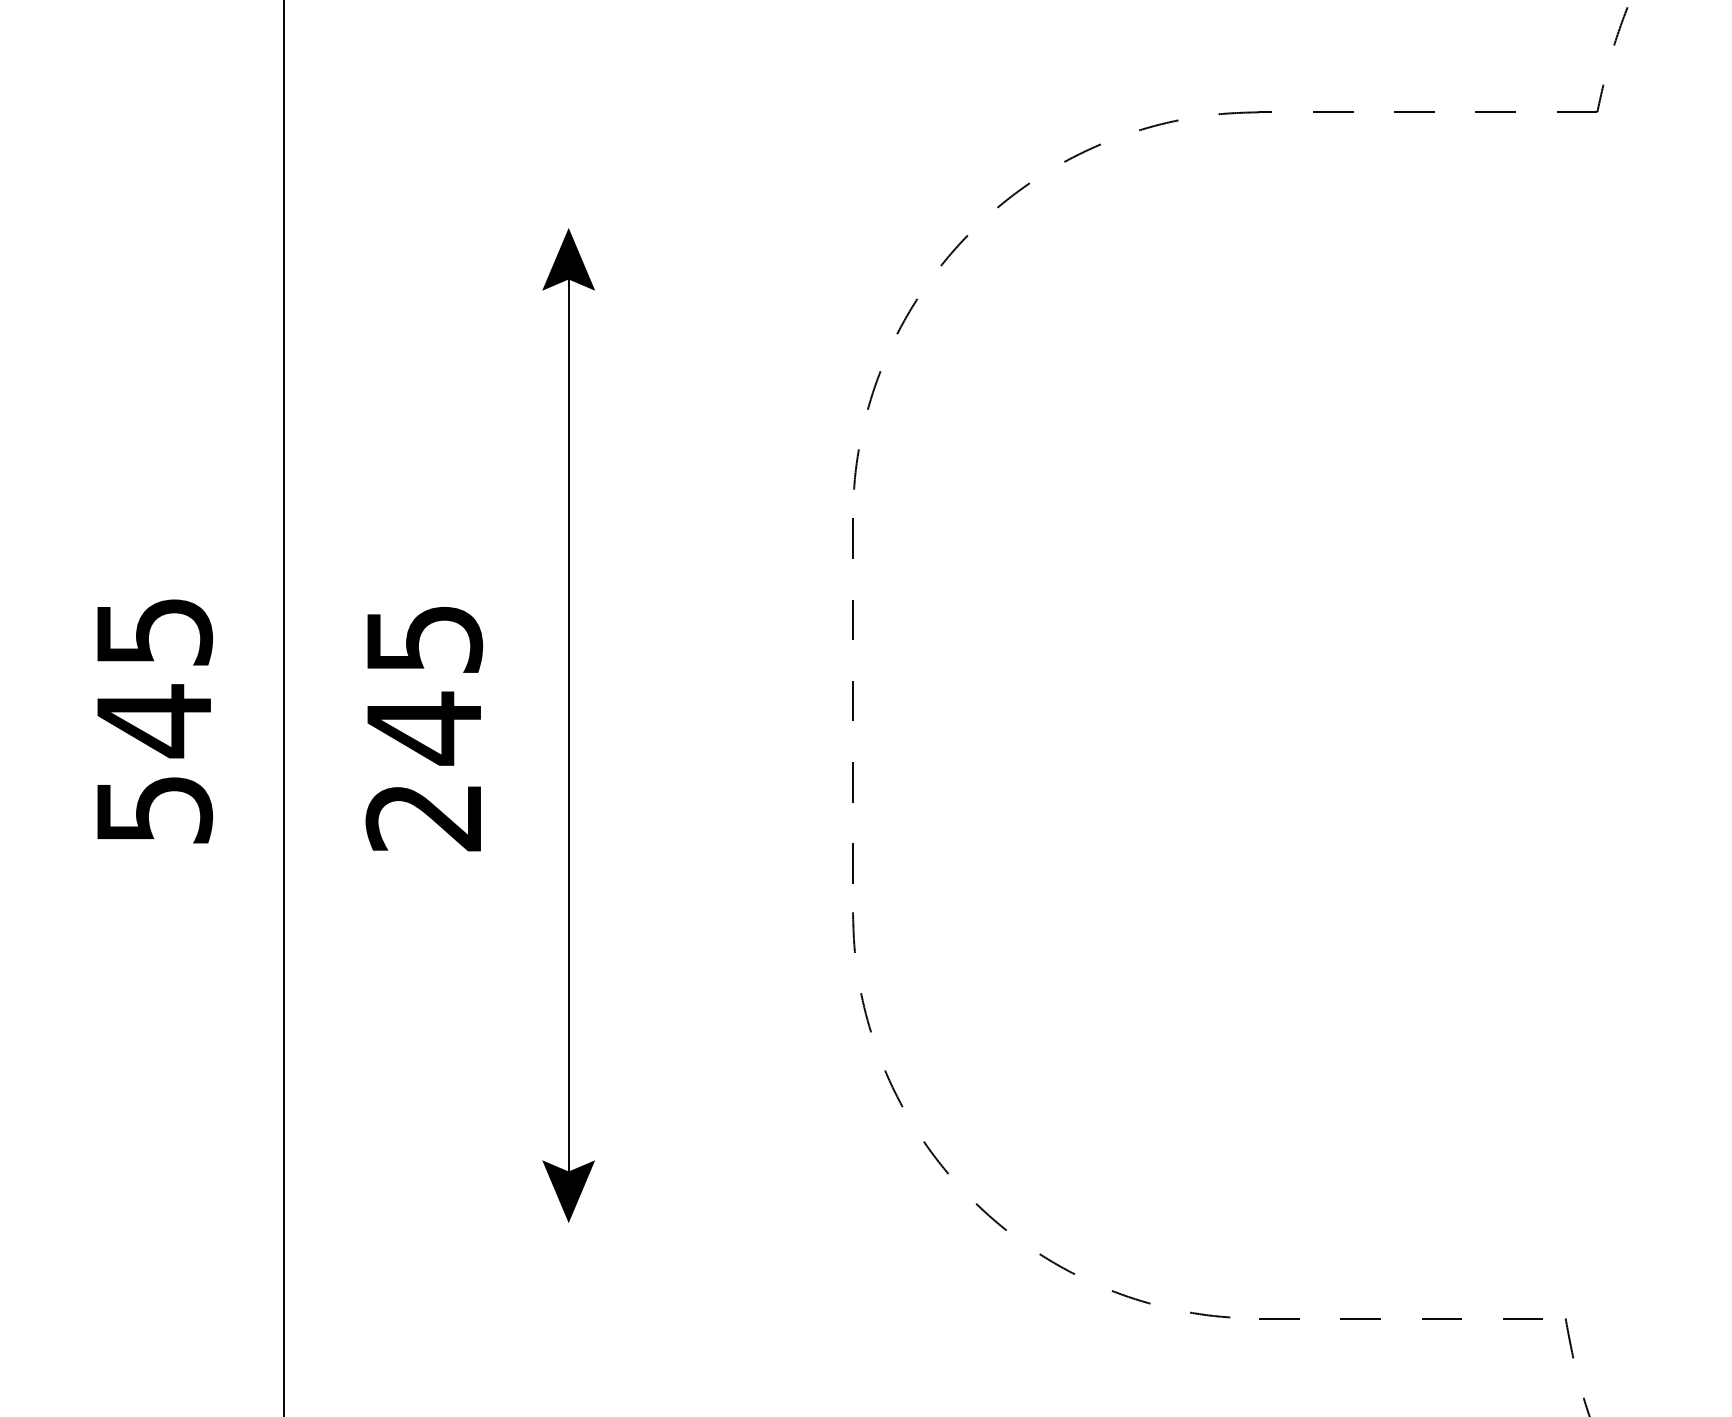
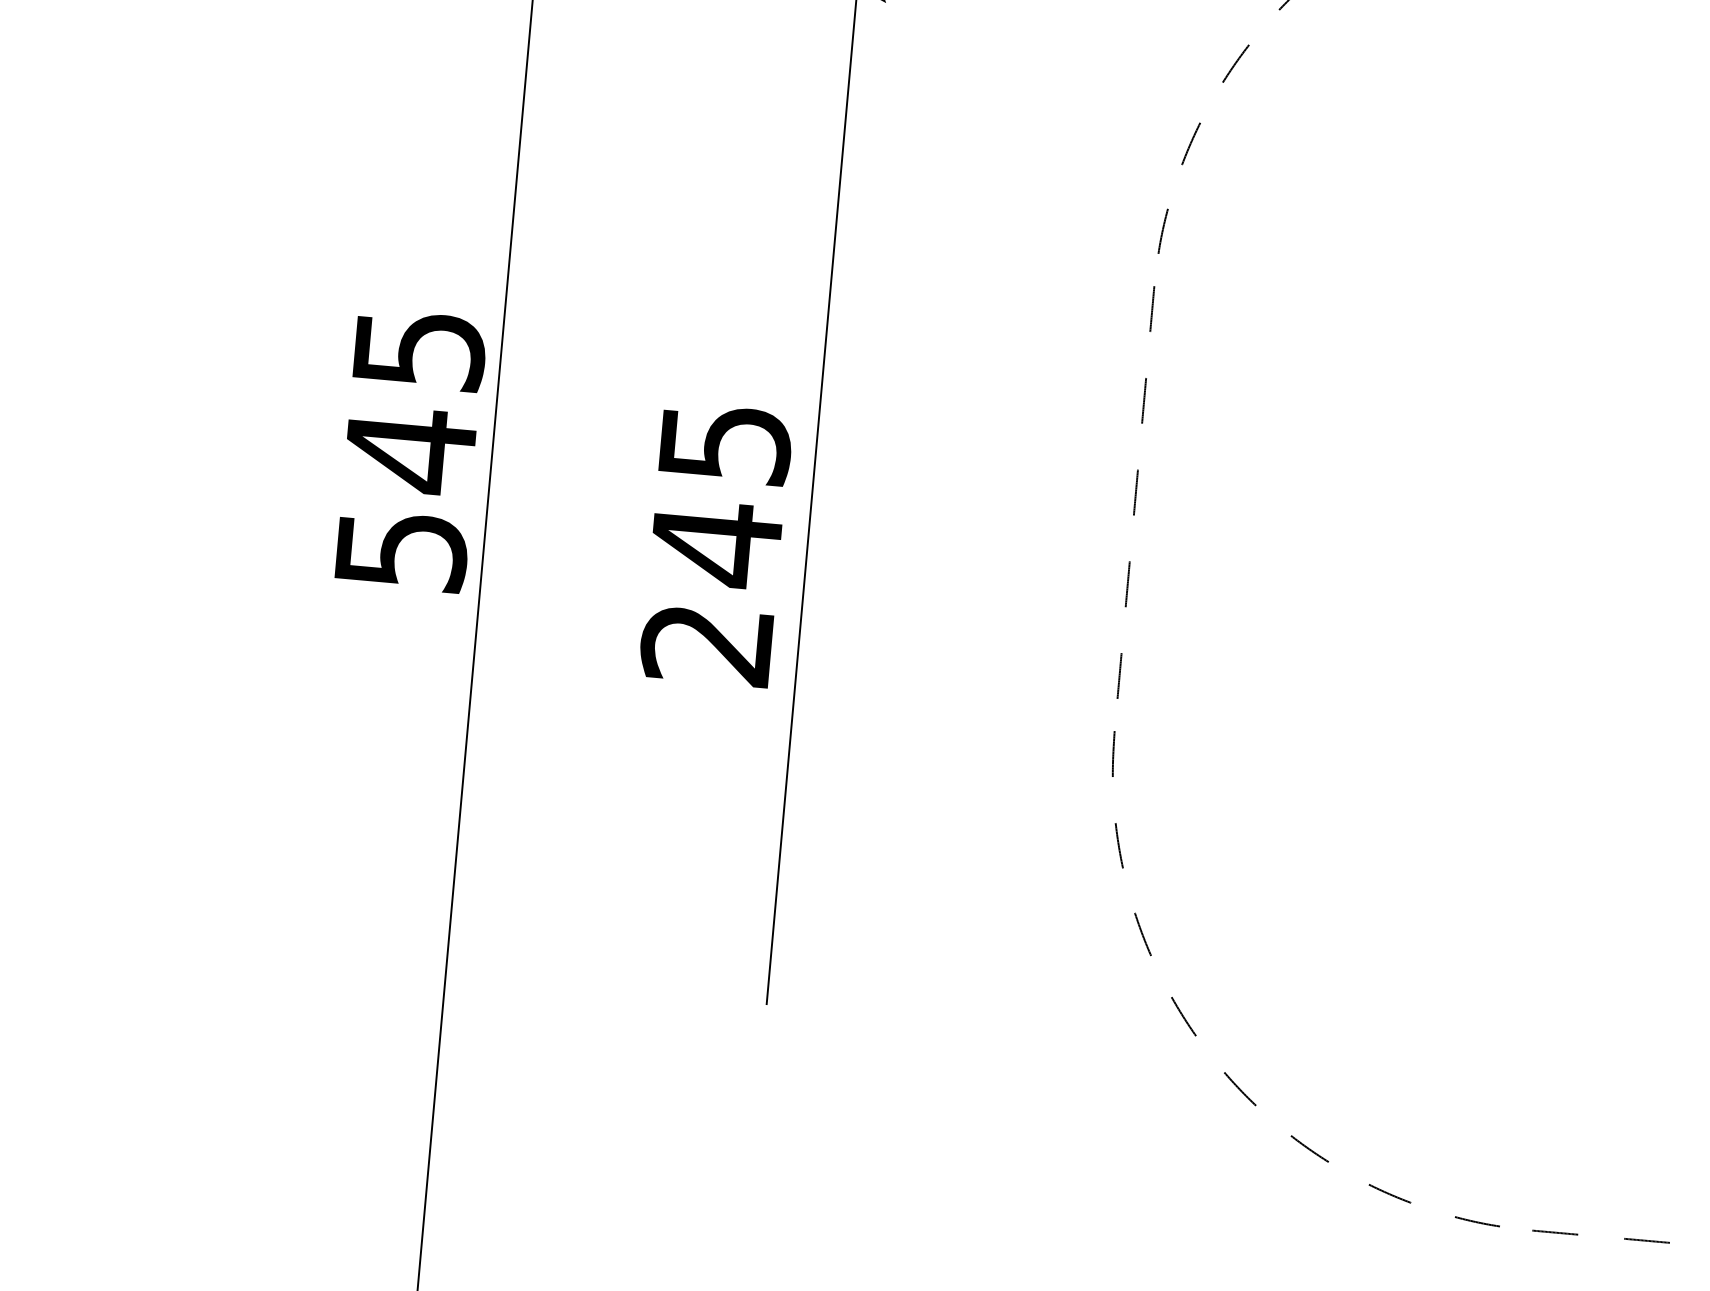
text: (154, 721) -> (410, 450), moved
text: (424, 729) -> (716, 545), moved
fill: (568, 1191) -> (765, 1017), removed

